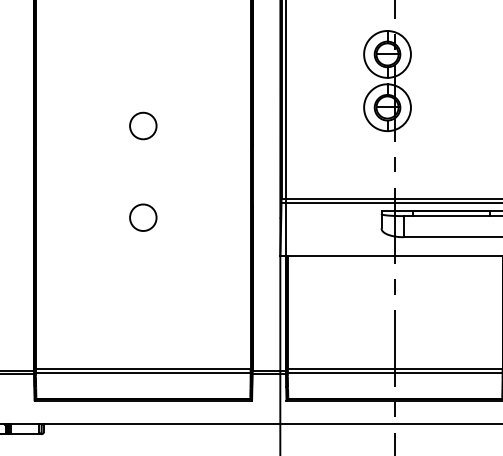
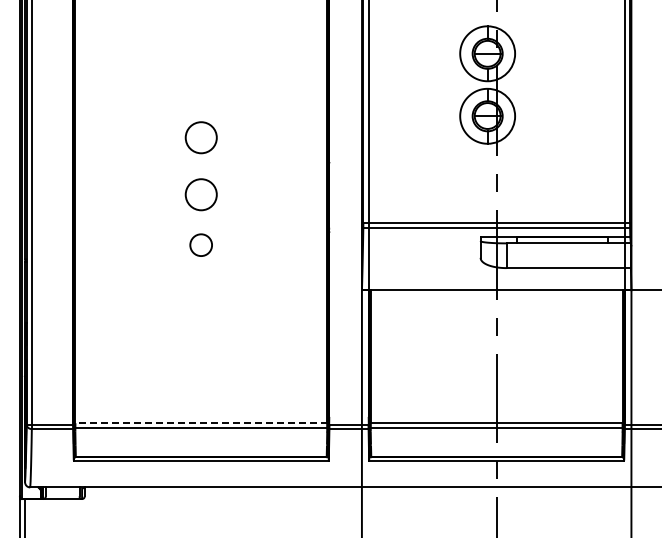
circle: (142, 174) -> (200, 194), added
circle: (142, 217) -> (200, 244), size x0.7
line: (143, 369) -> (201, 423), solid -> dashed

